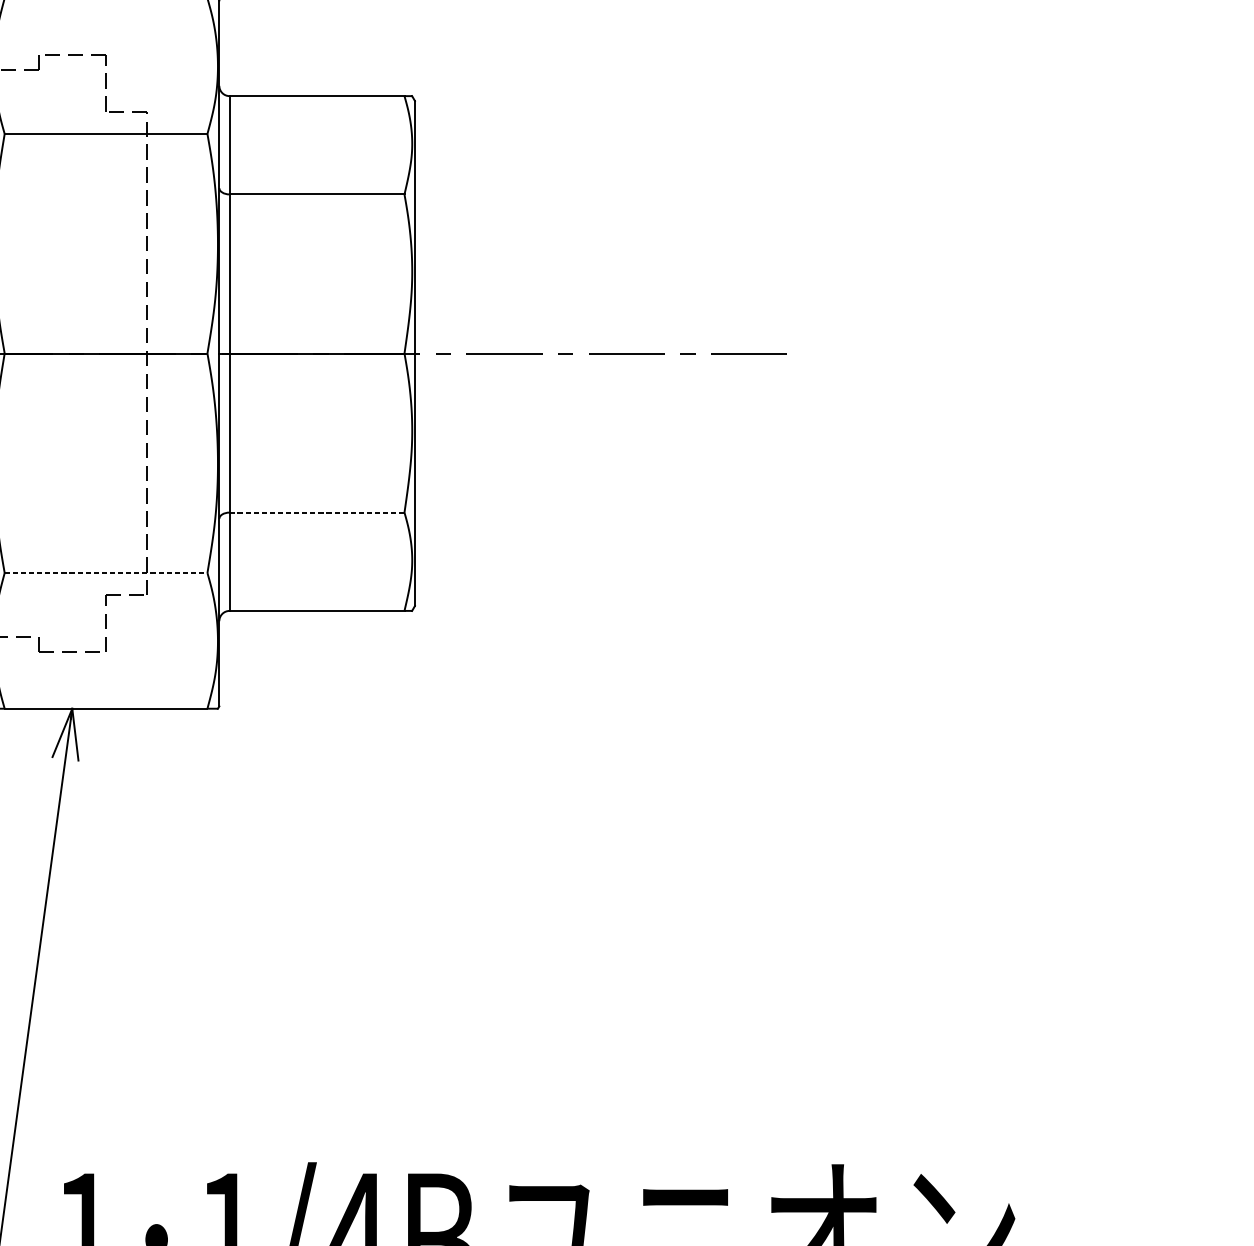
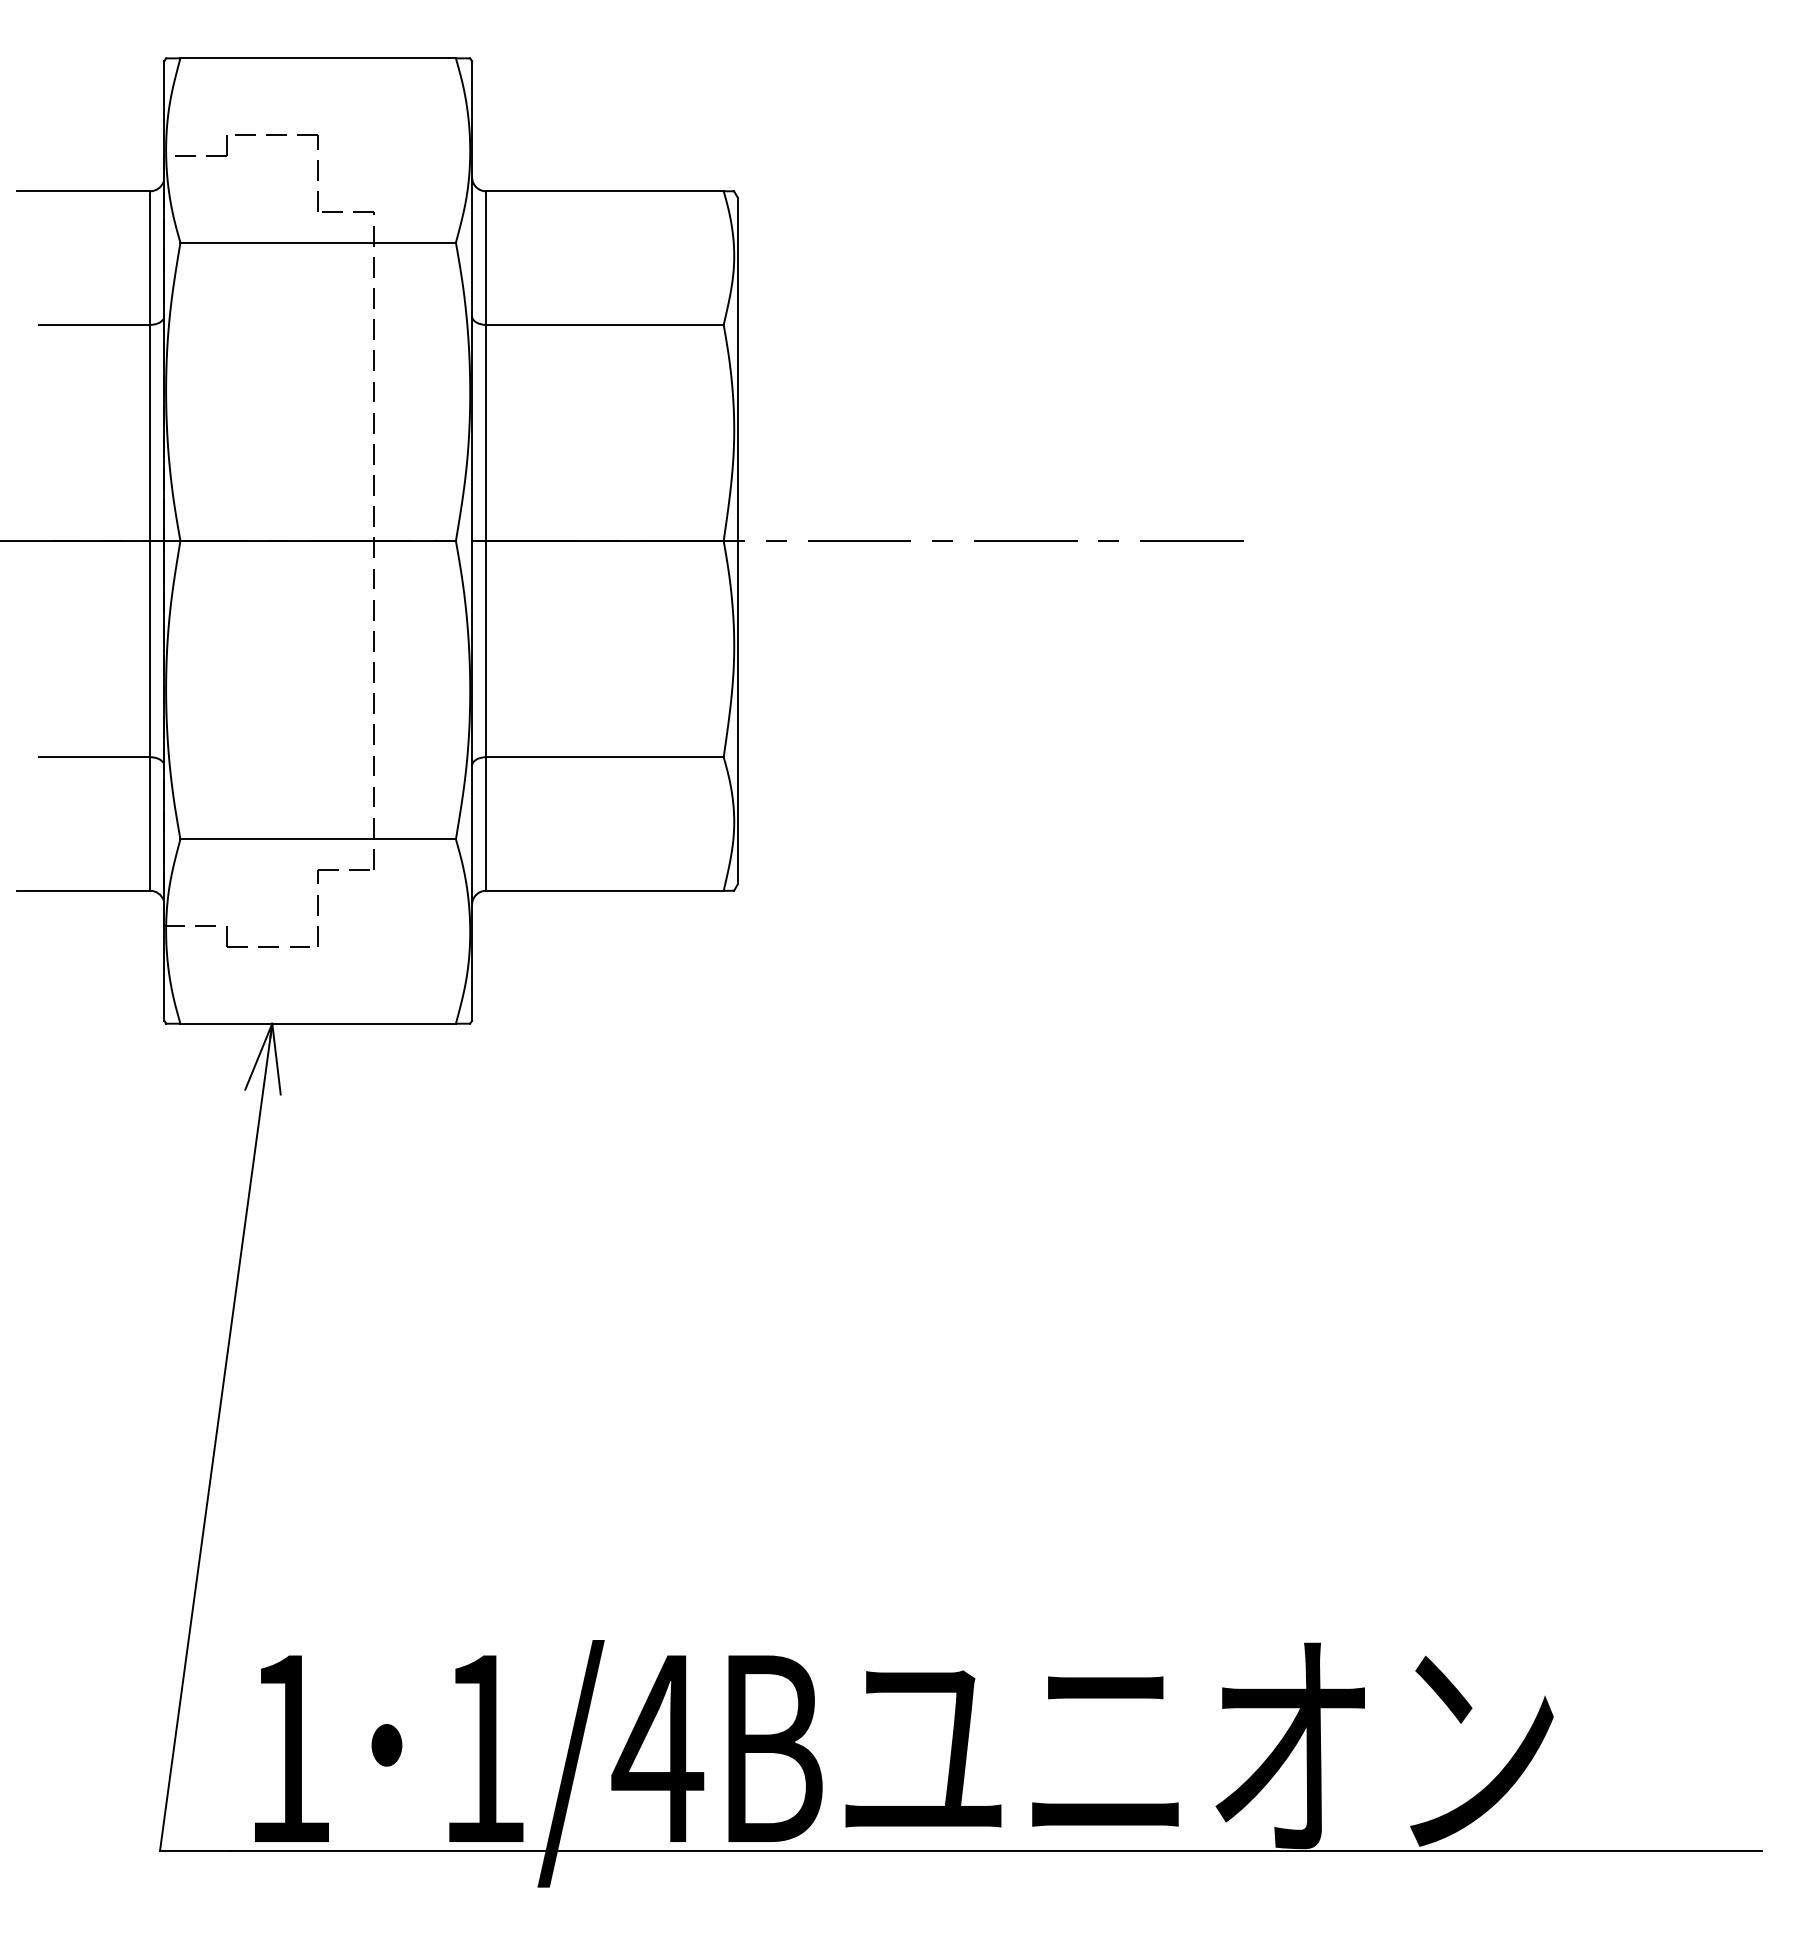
line: (316, 512) -> (604, 757), dashed -> solid
line: (106, 573) -> (318, 839), dashed -> solid

